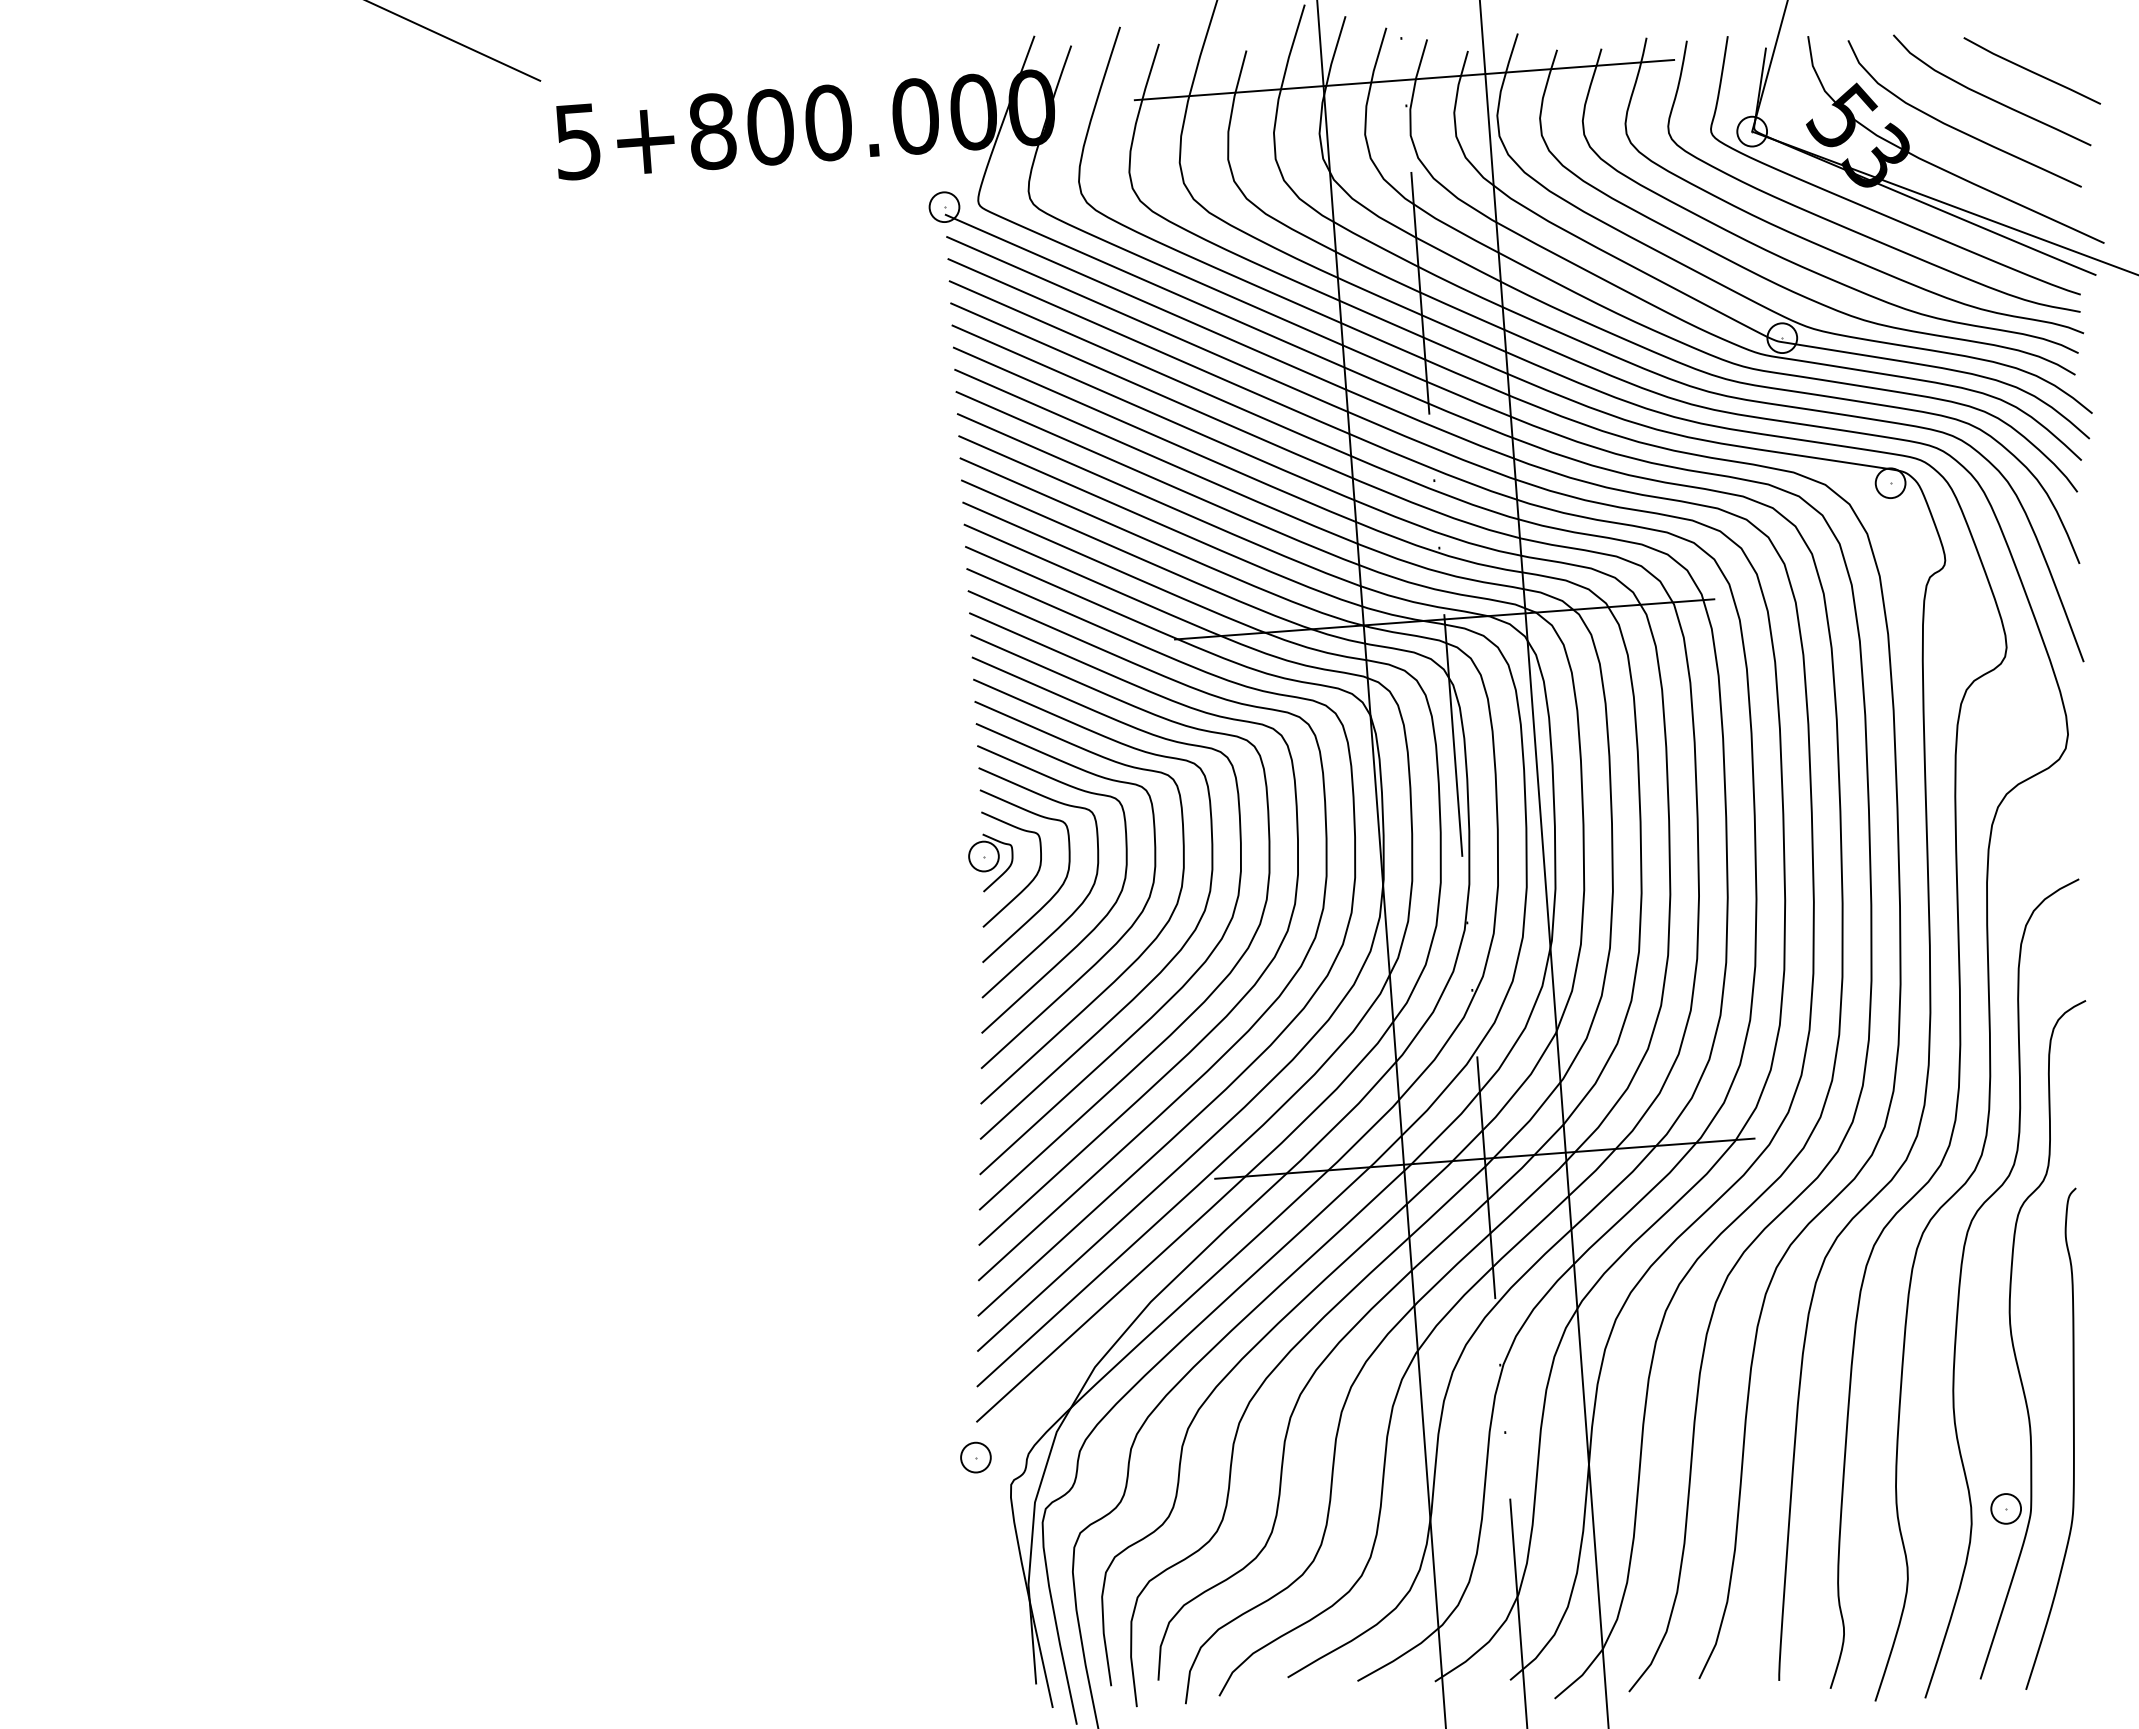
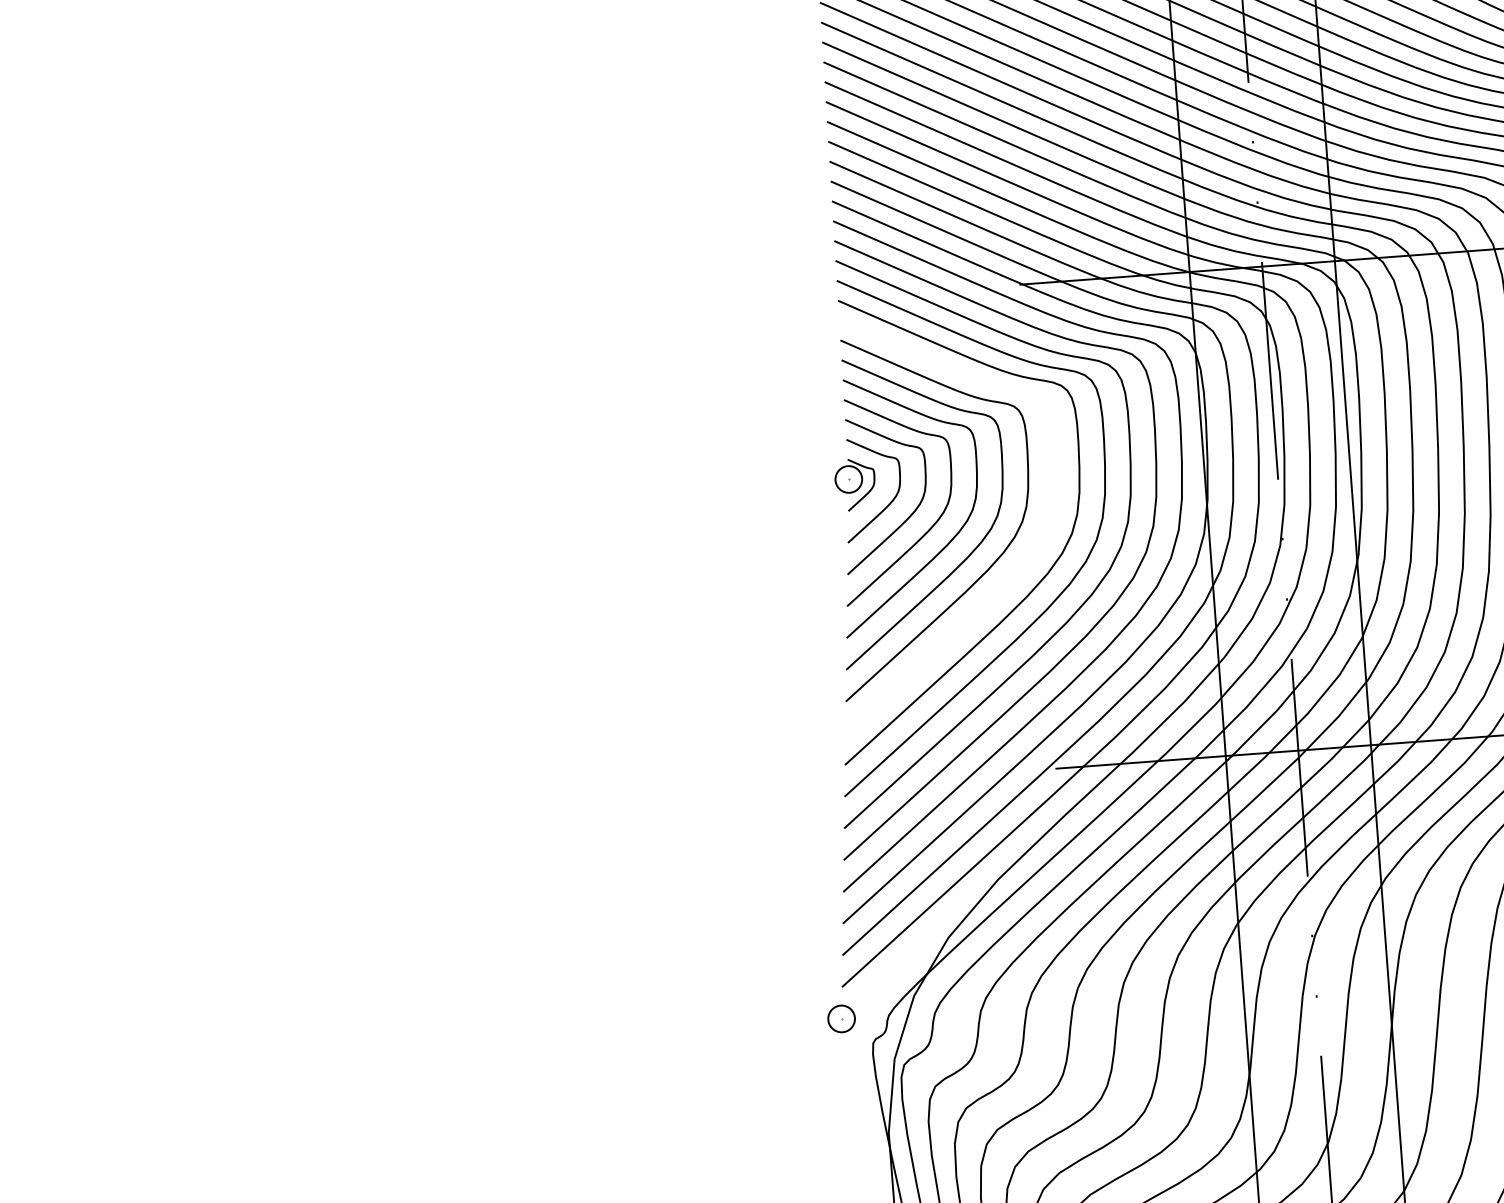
curve: (1161, 969) -> (1008, 580), removed

